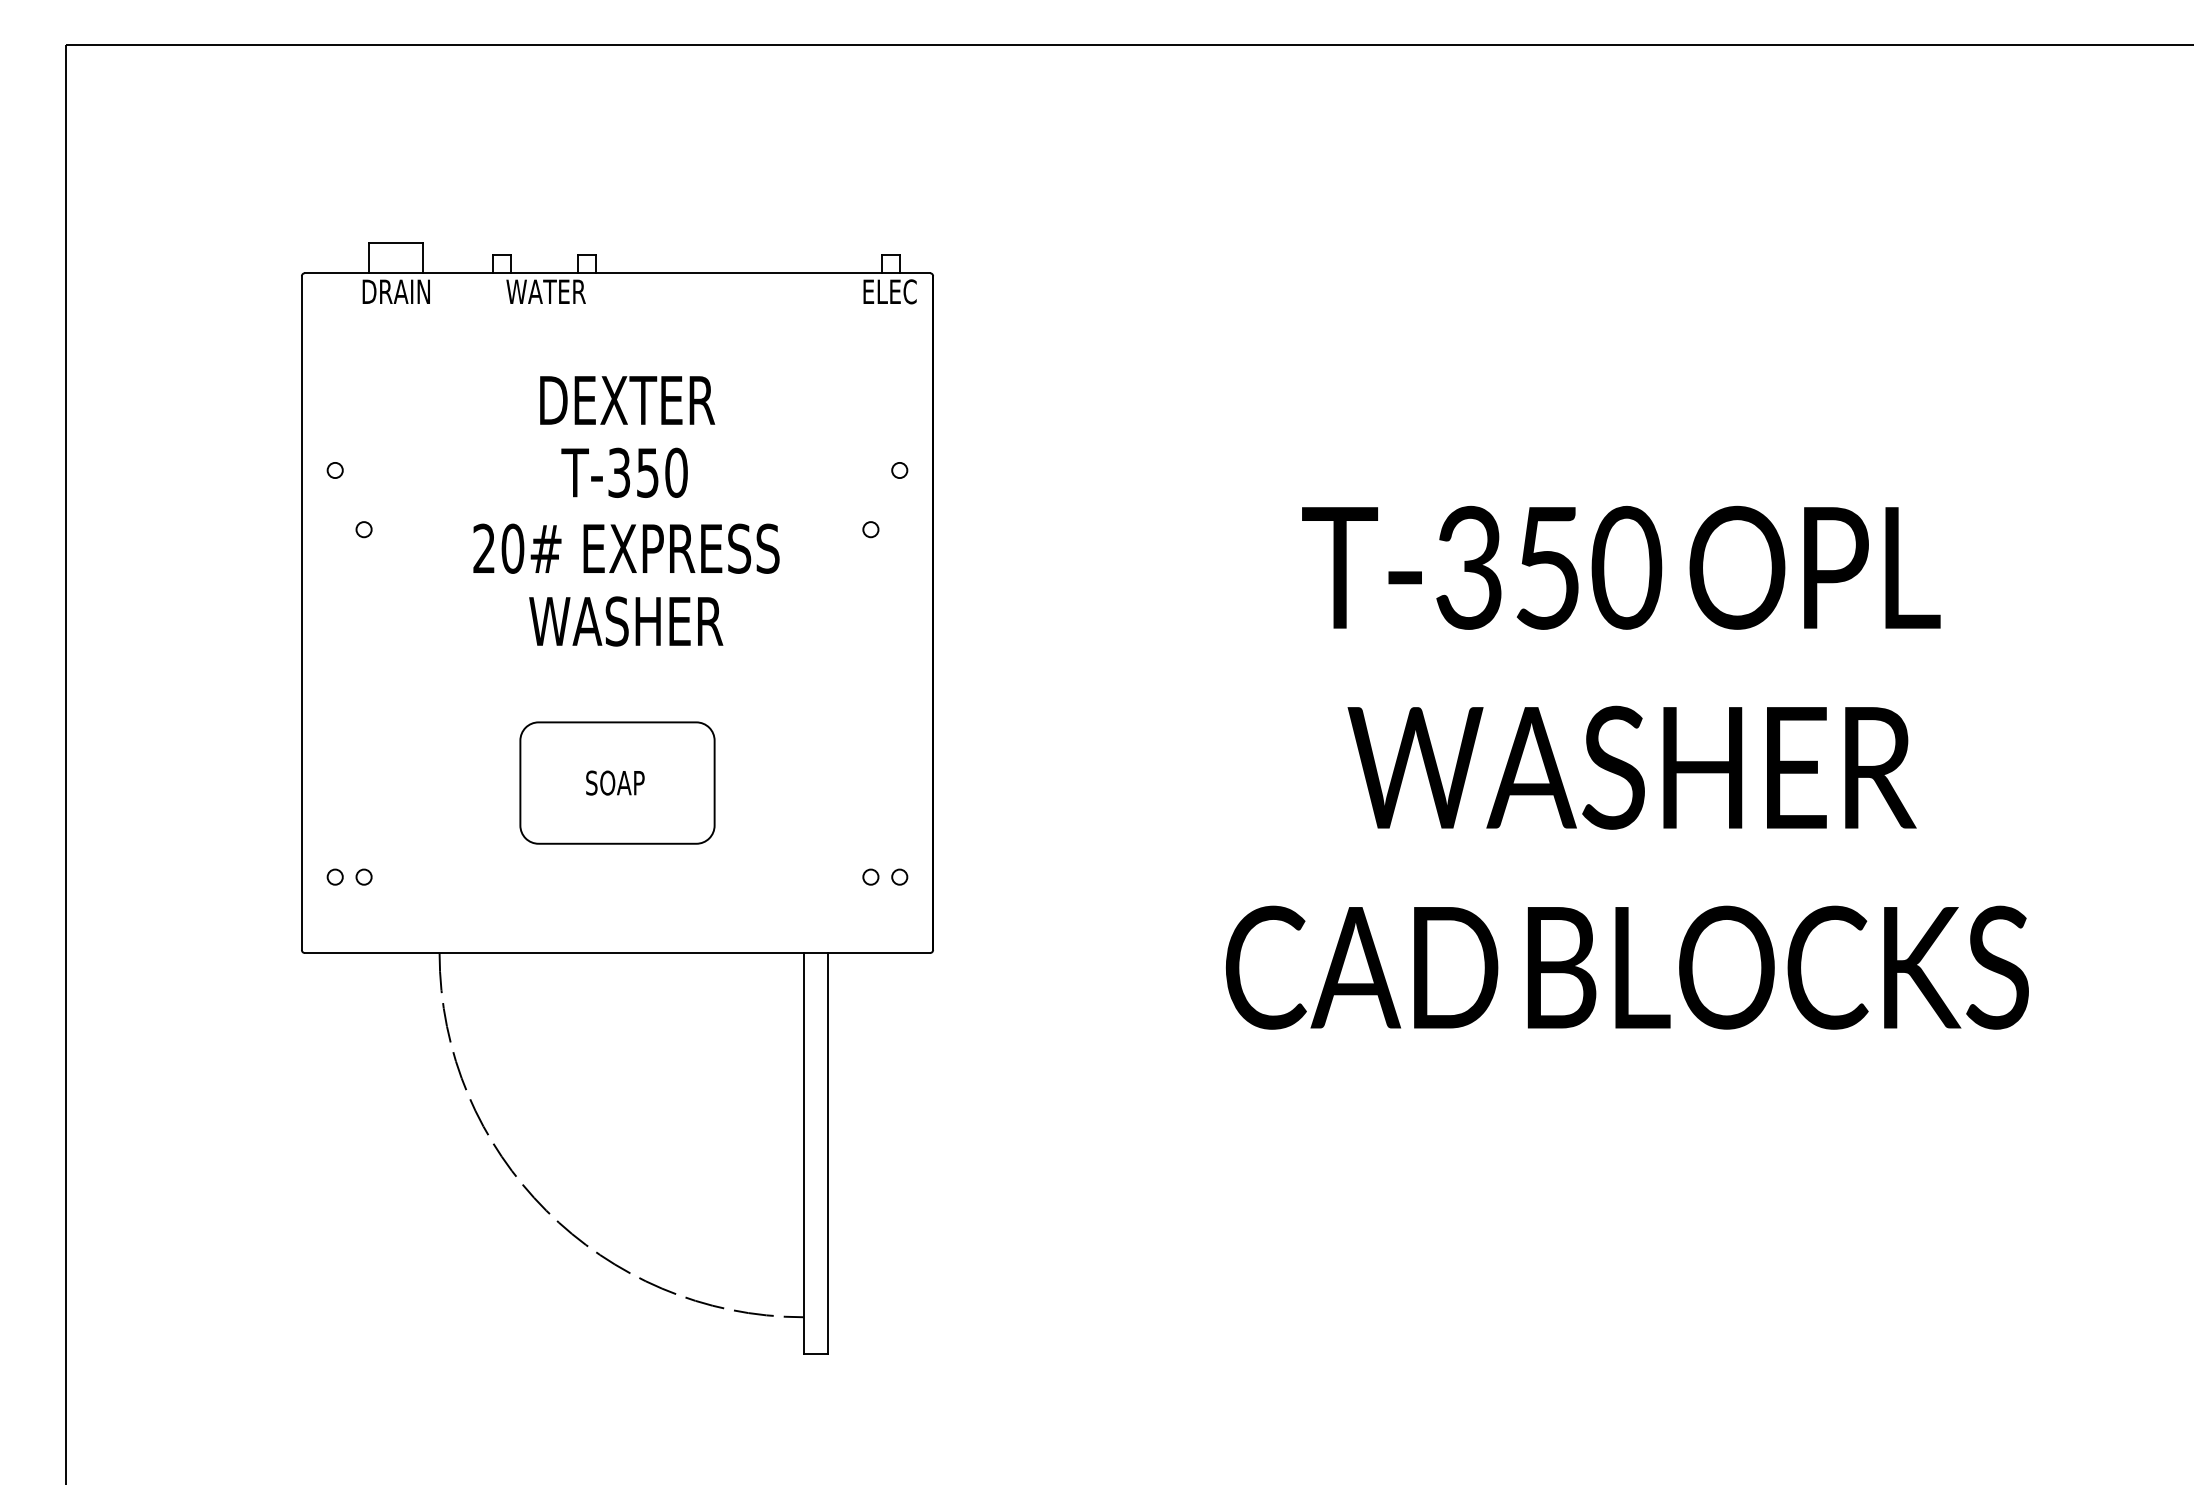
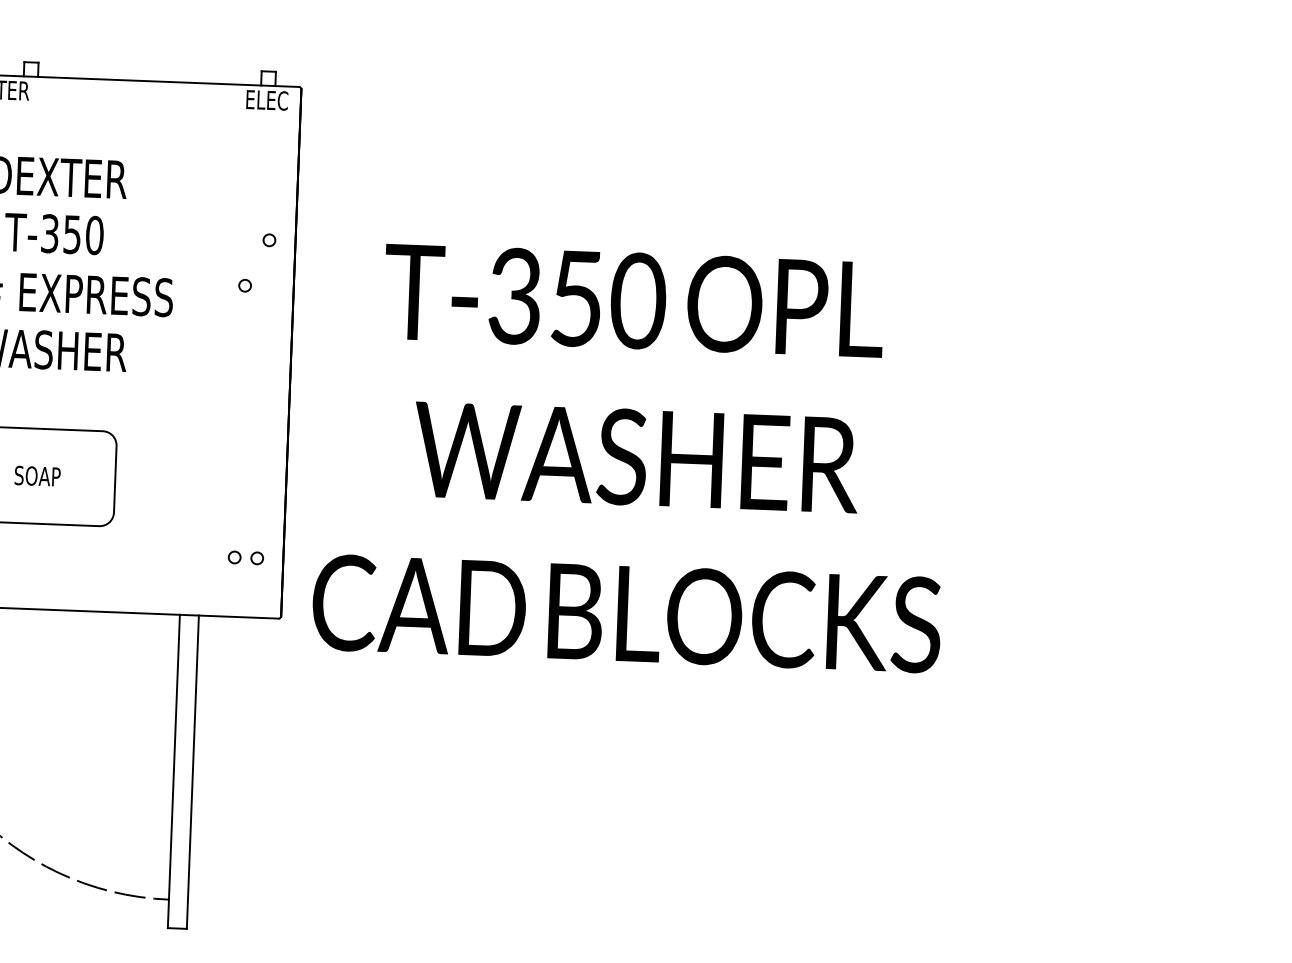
text: (1626, 767) -> (632, 457), moved

